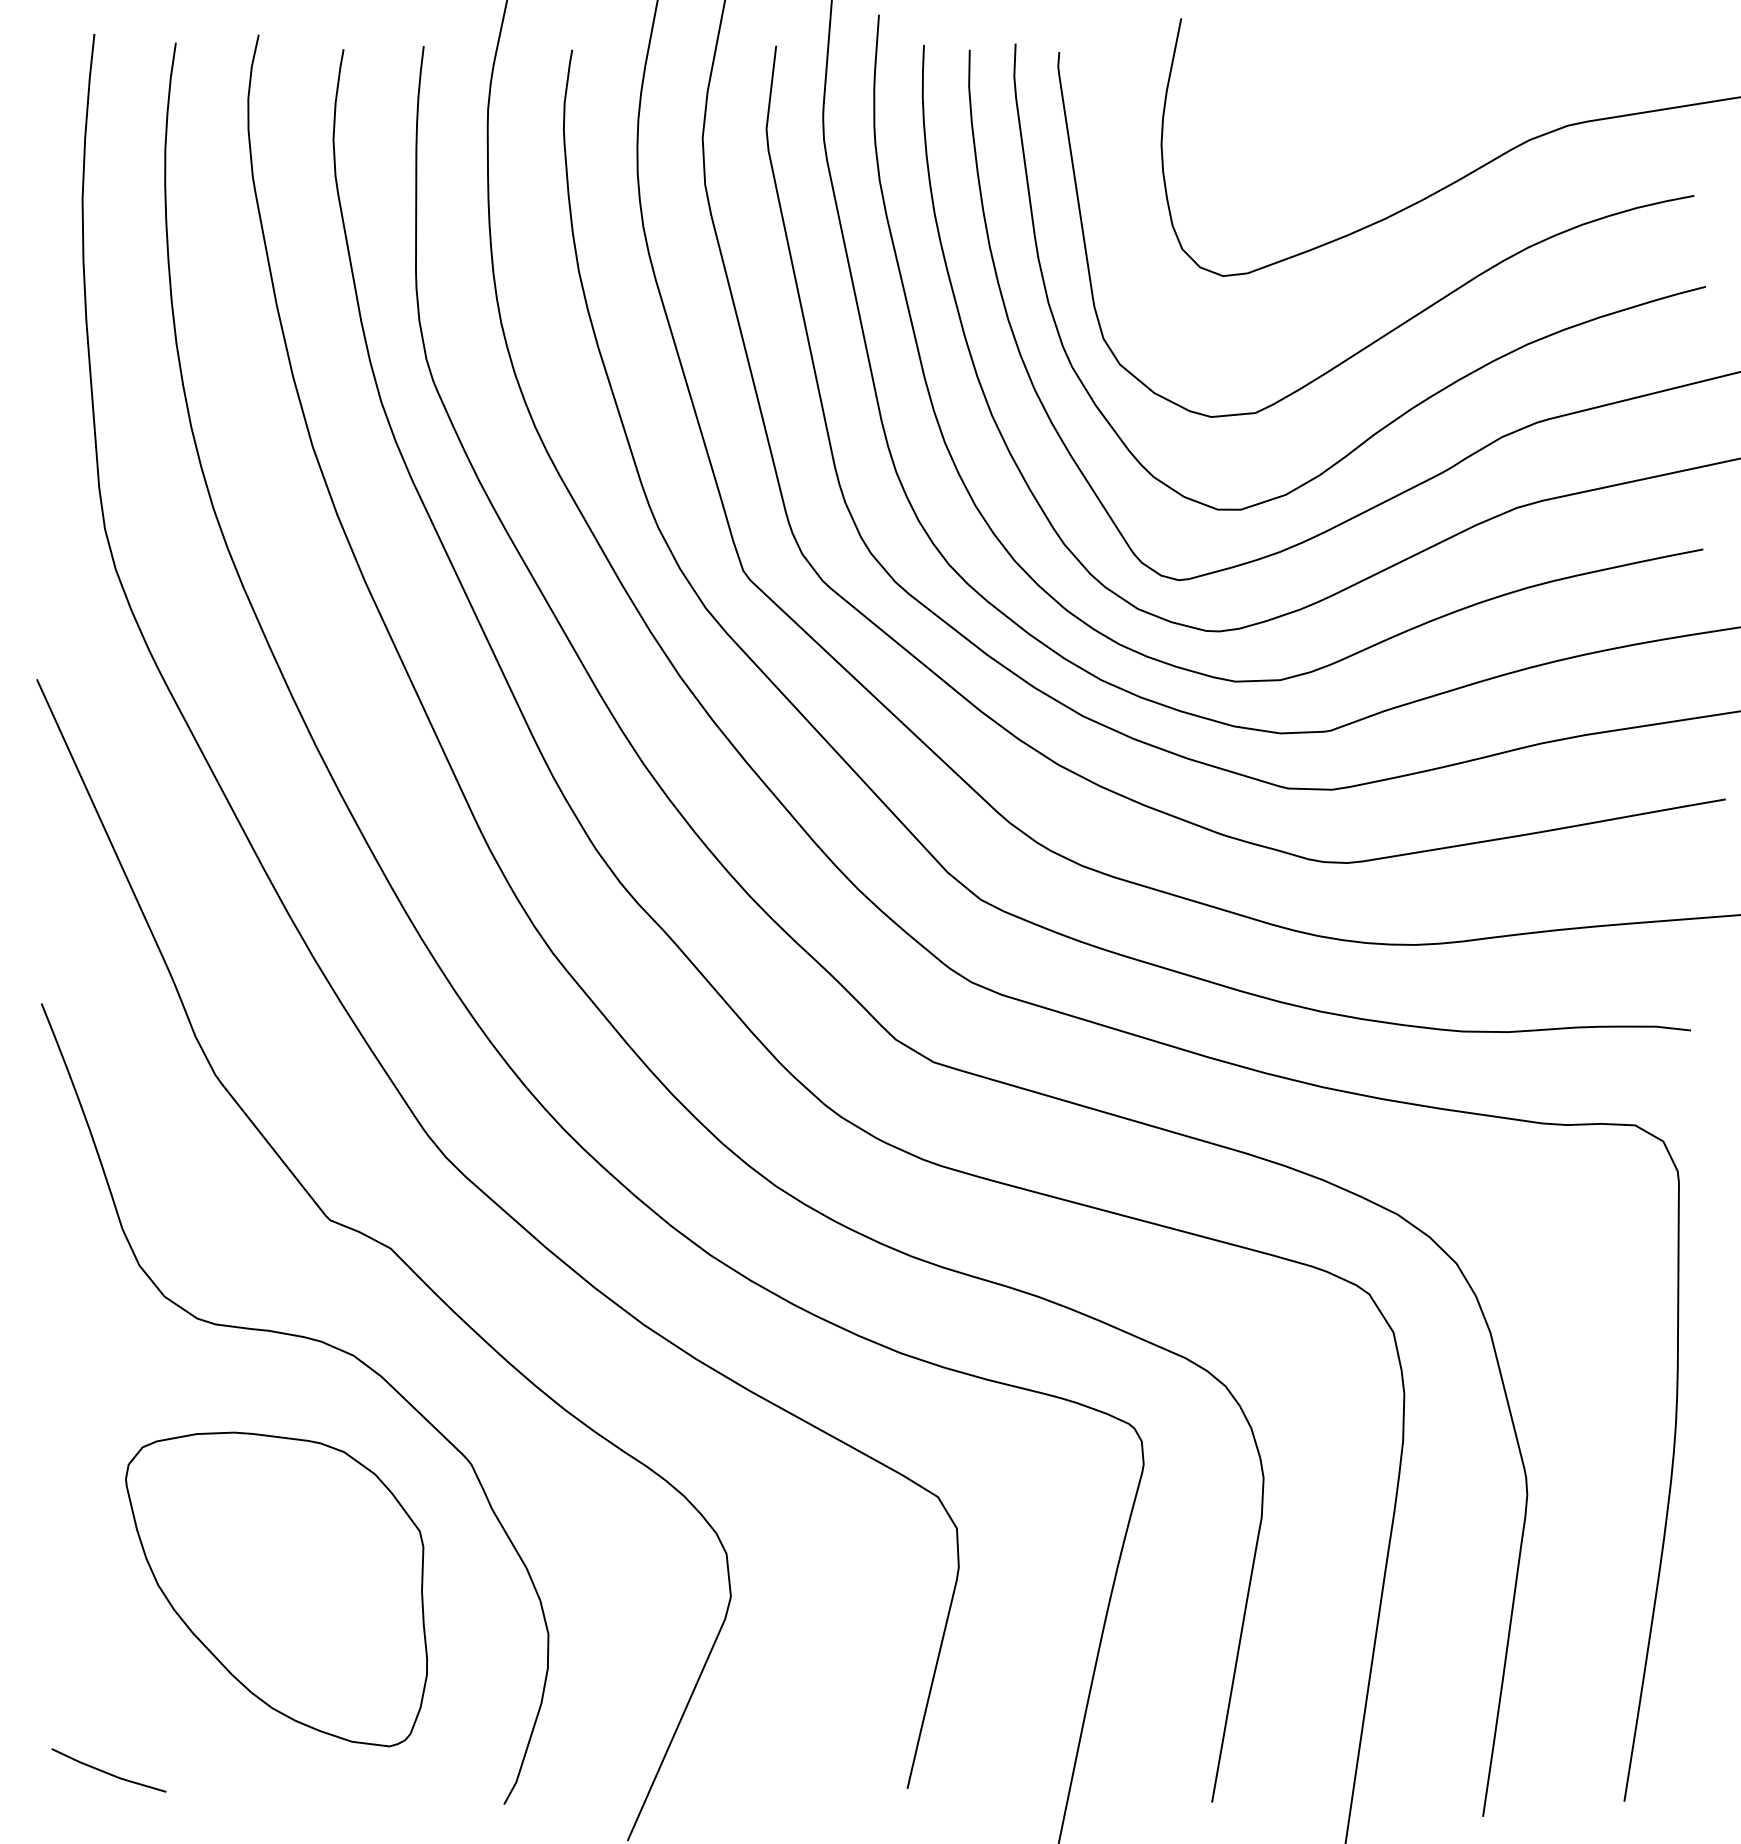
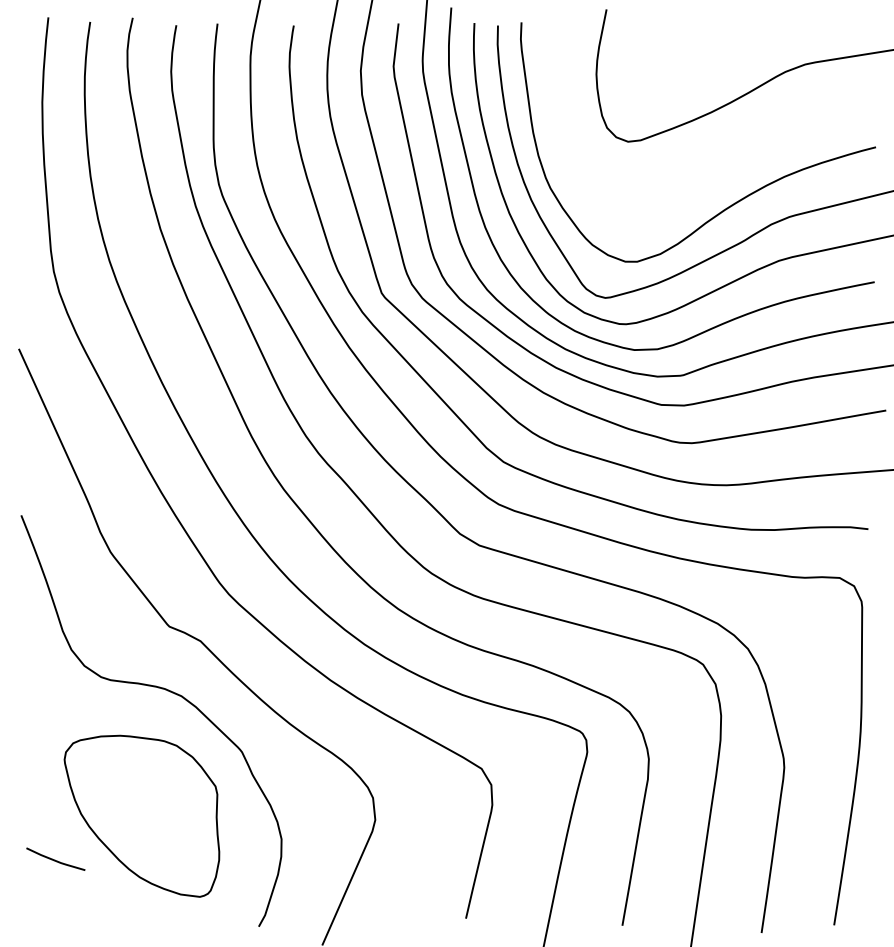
curve: (1422, 308) -> (730, 158), removed
line: (108, 1770) -> (55, 859), moved

